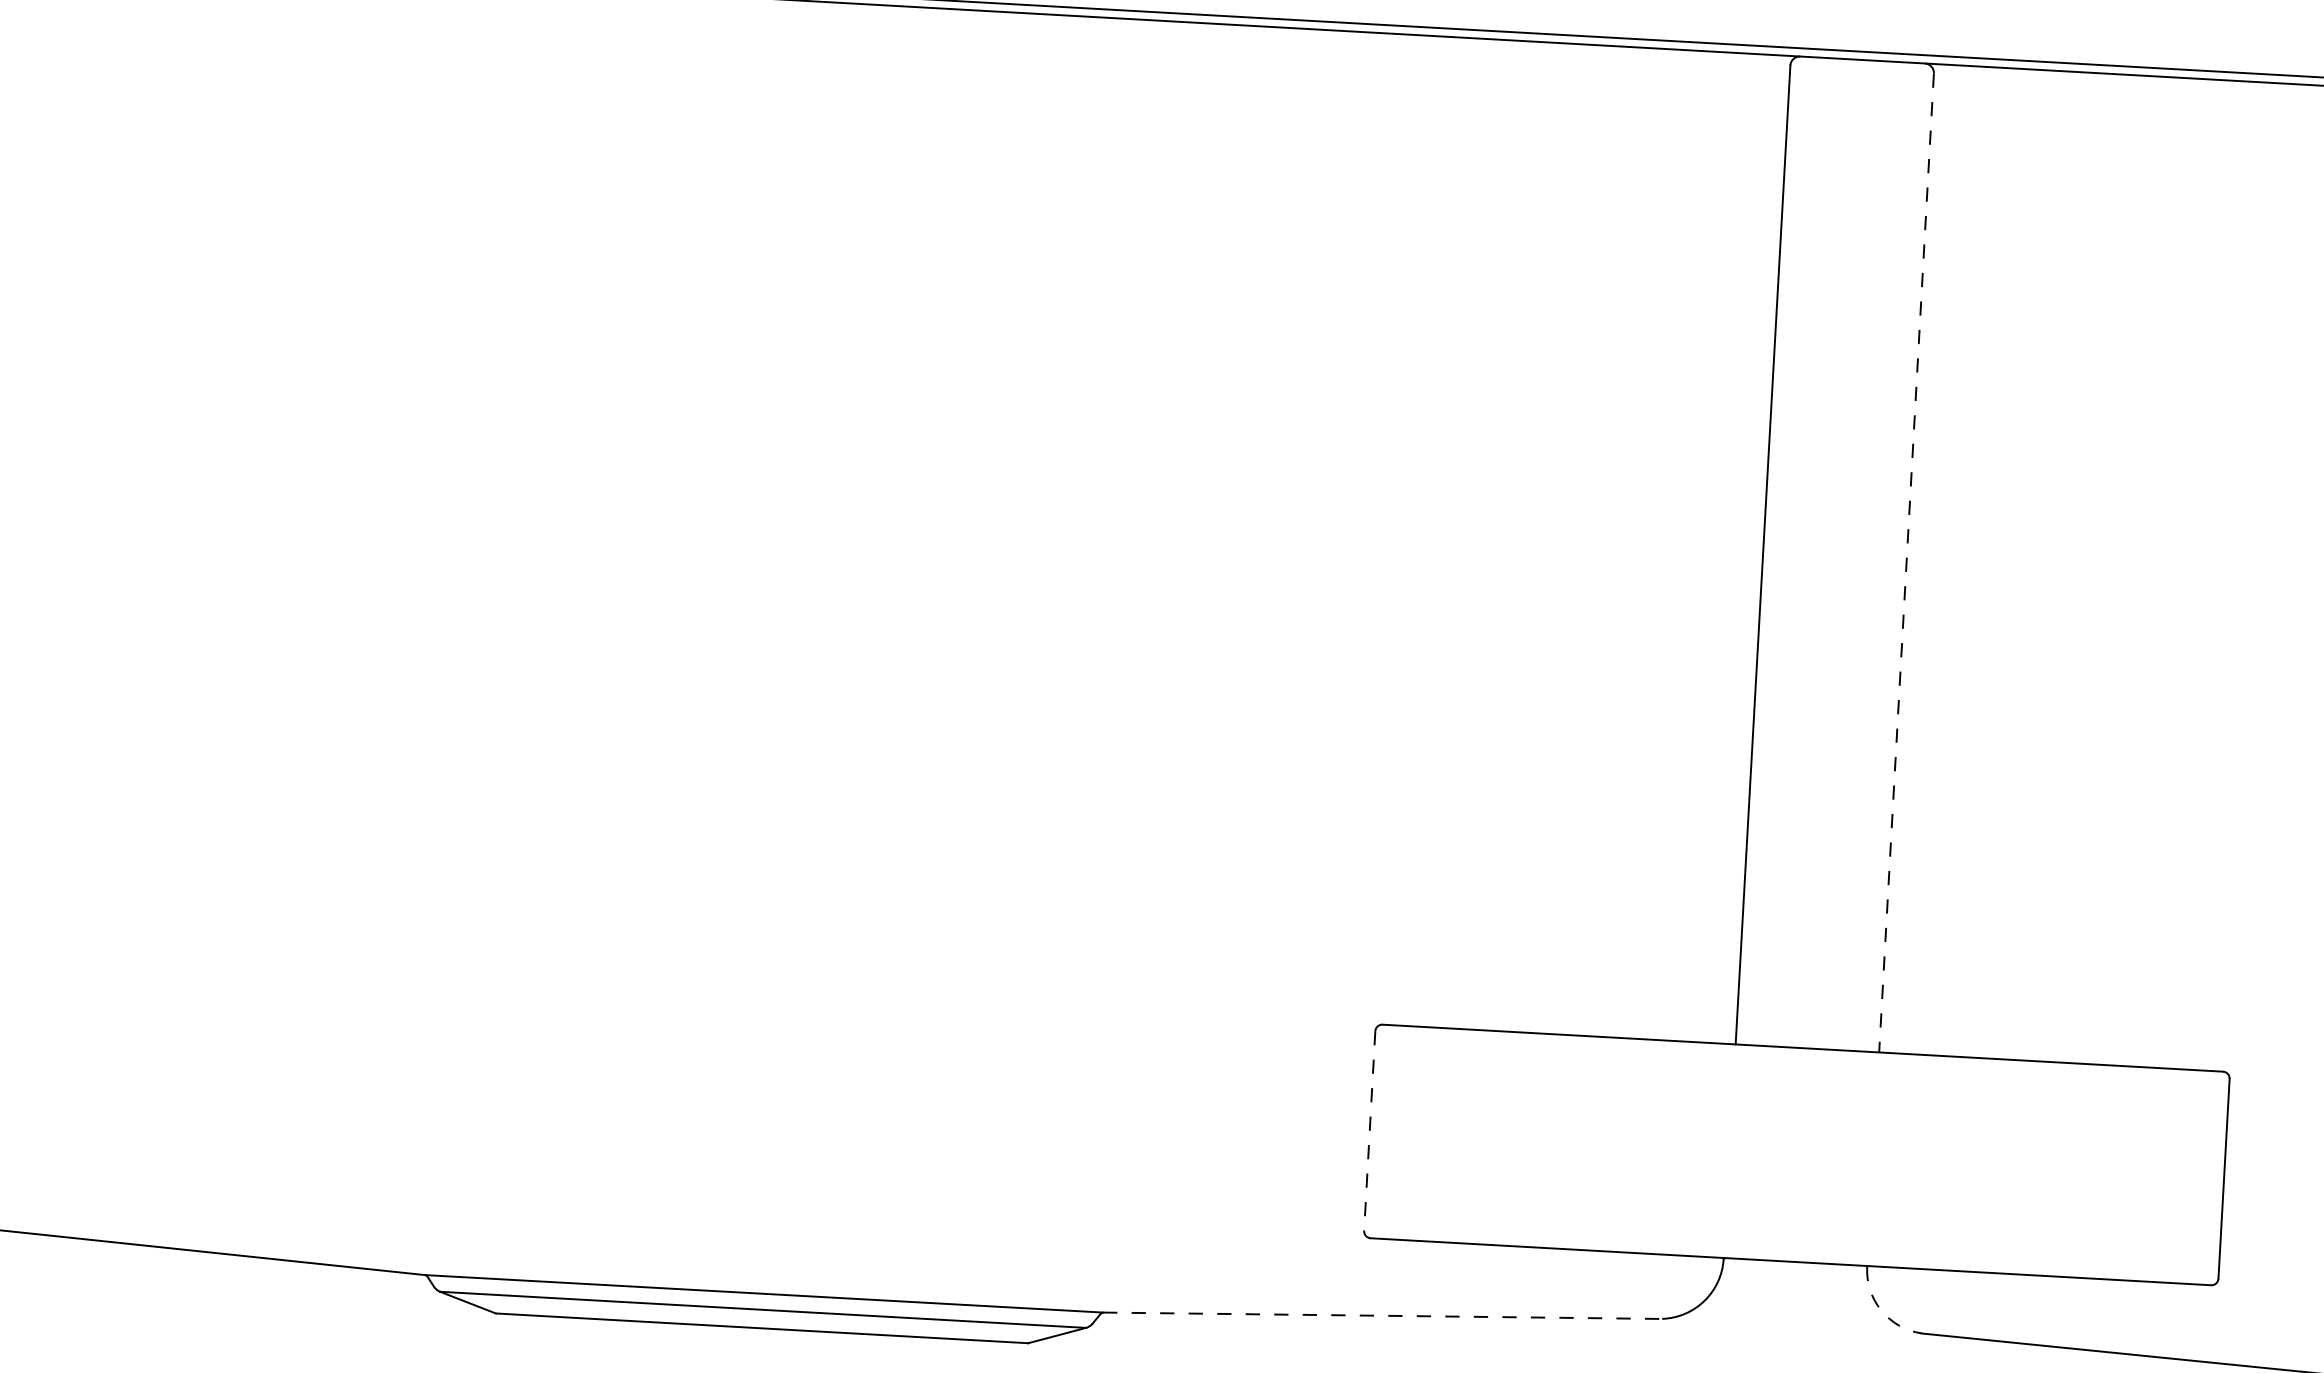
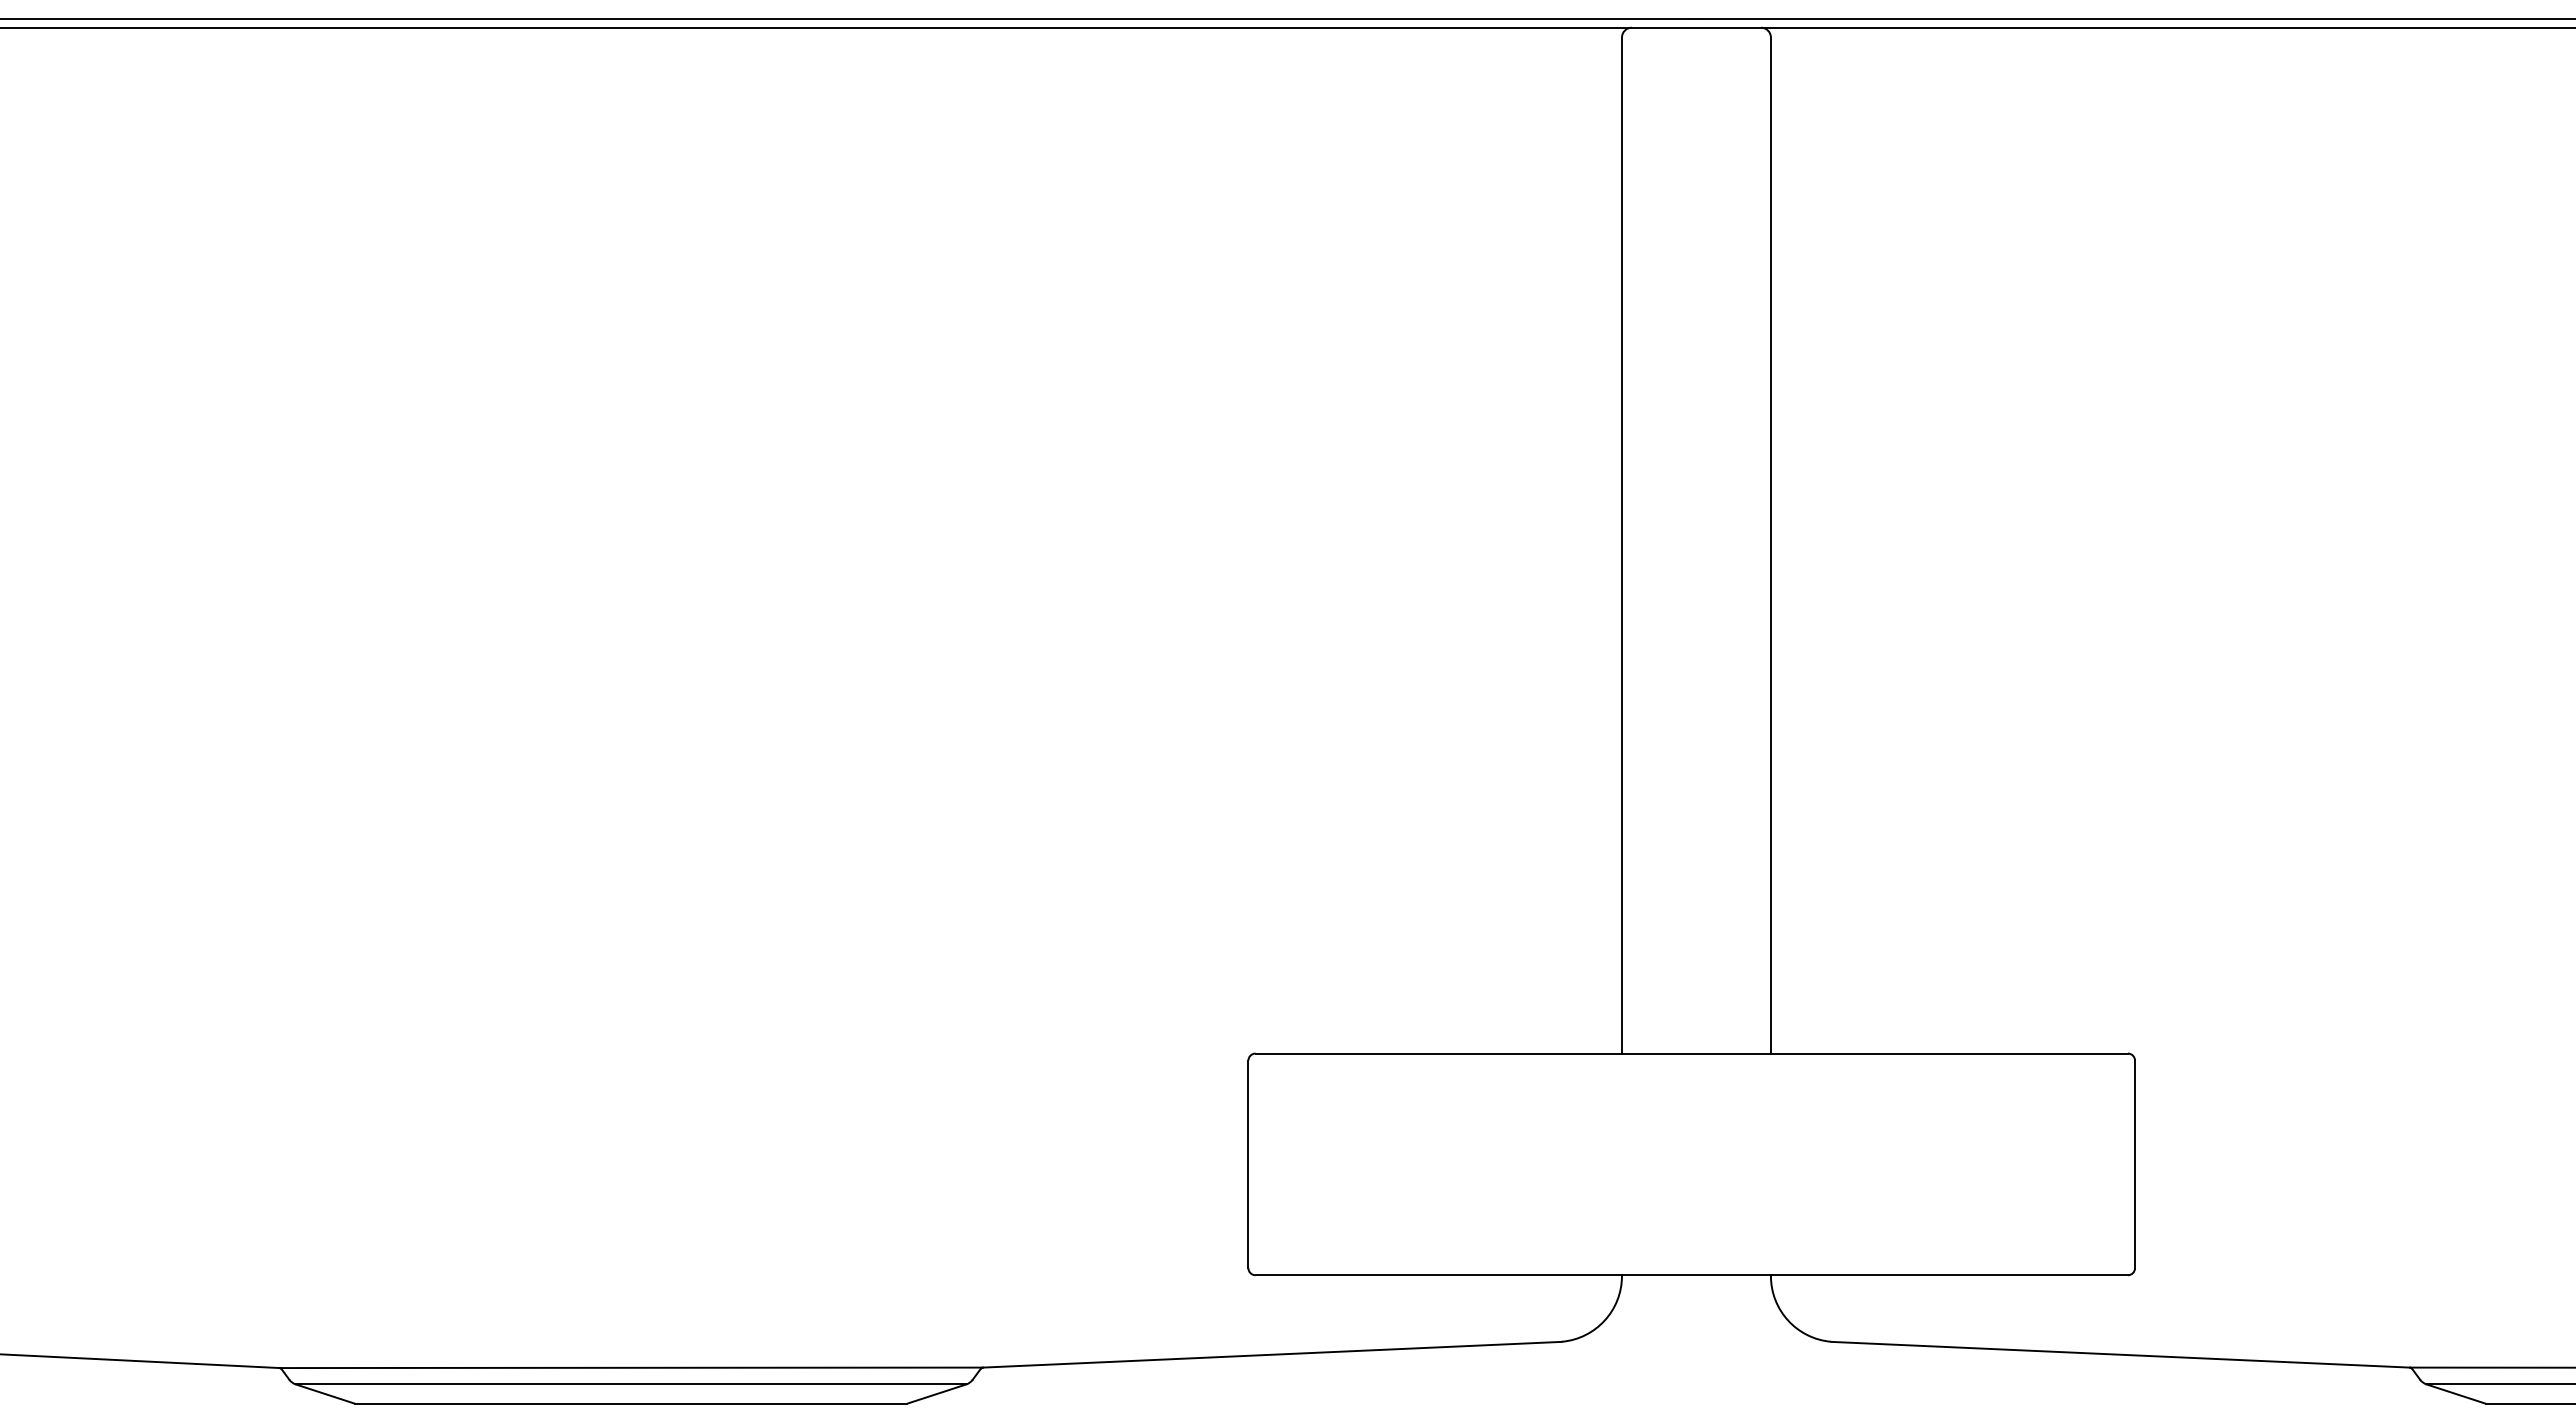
line: (1906, 562) -> (1770, 545), dashed -> solid
line: (1369, 1131) -> (1248, 1164), dashed -> solid
arc: (1881, 1310) -> (1788, 1320), dashed -> solid
line: (1382, 1315) -> (1272, 1354), dashed -> solid

